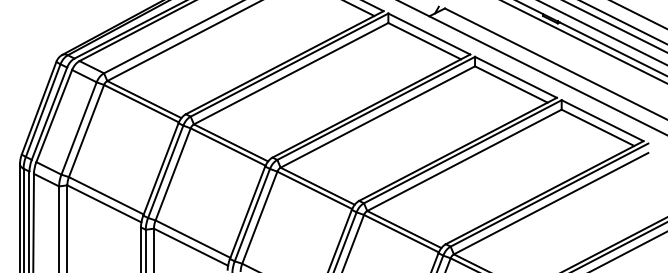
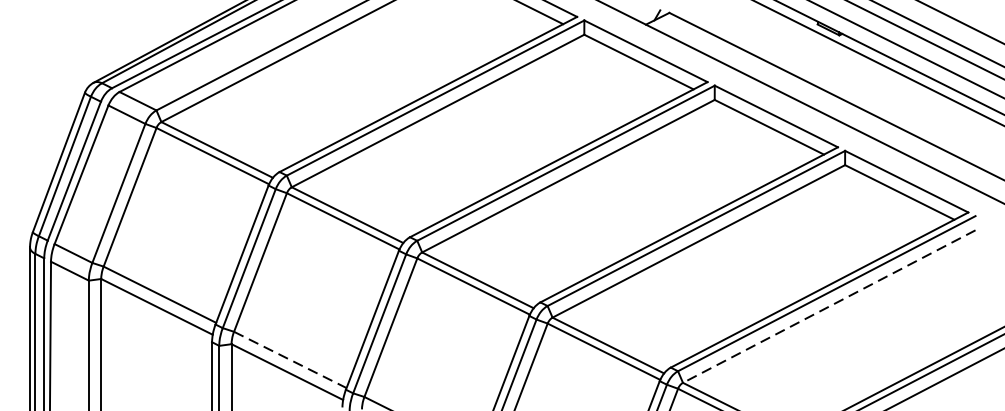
line: (551, 203) -> (829, 306), solid -> dashed
line: (193, 239) -> (291, 360), solid -> dashed

